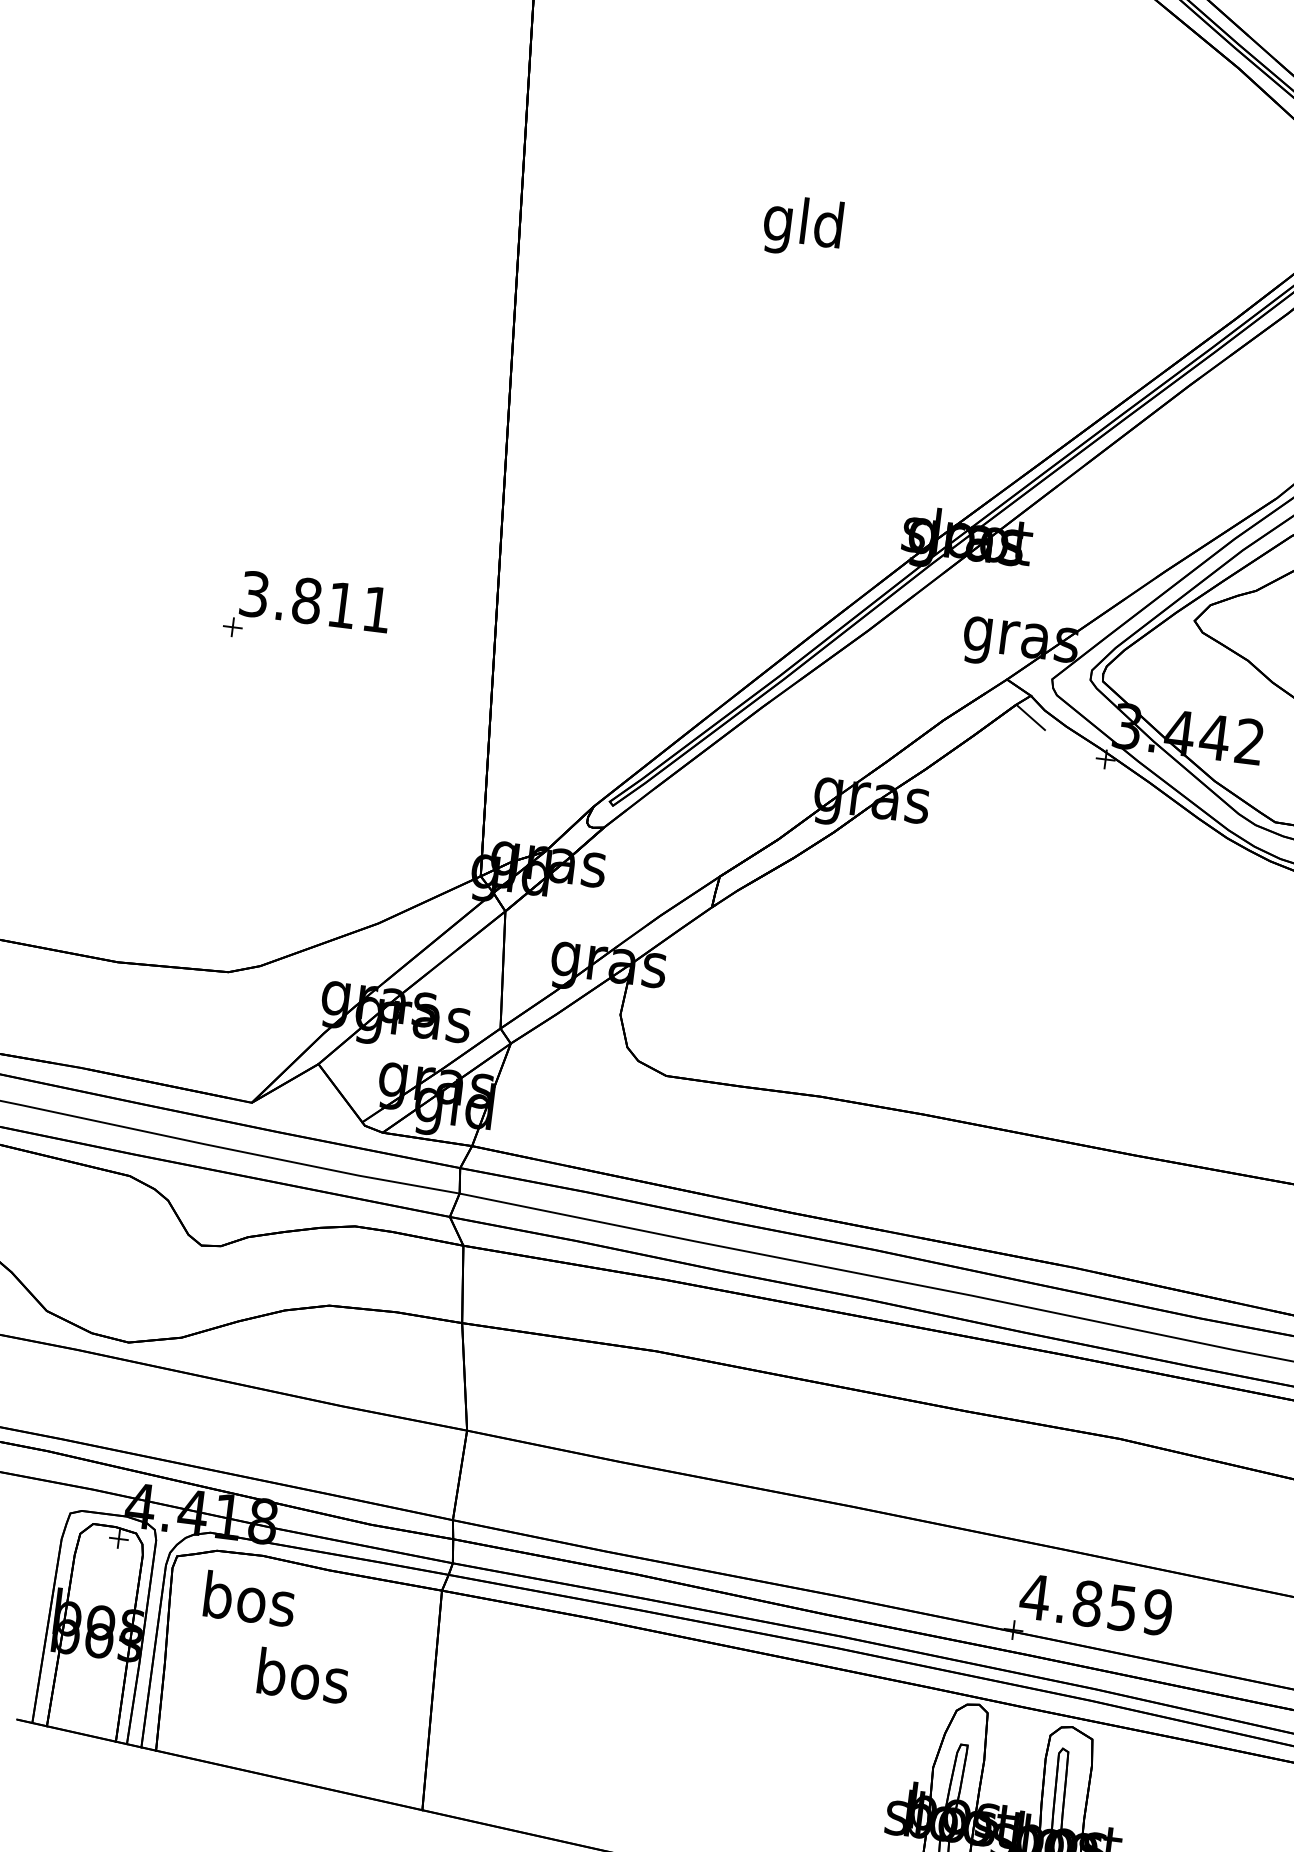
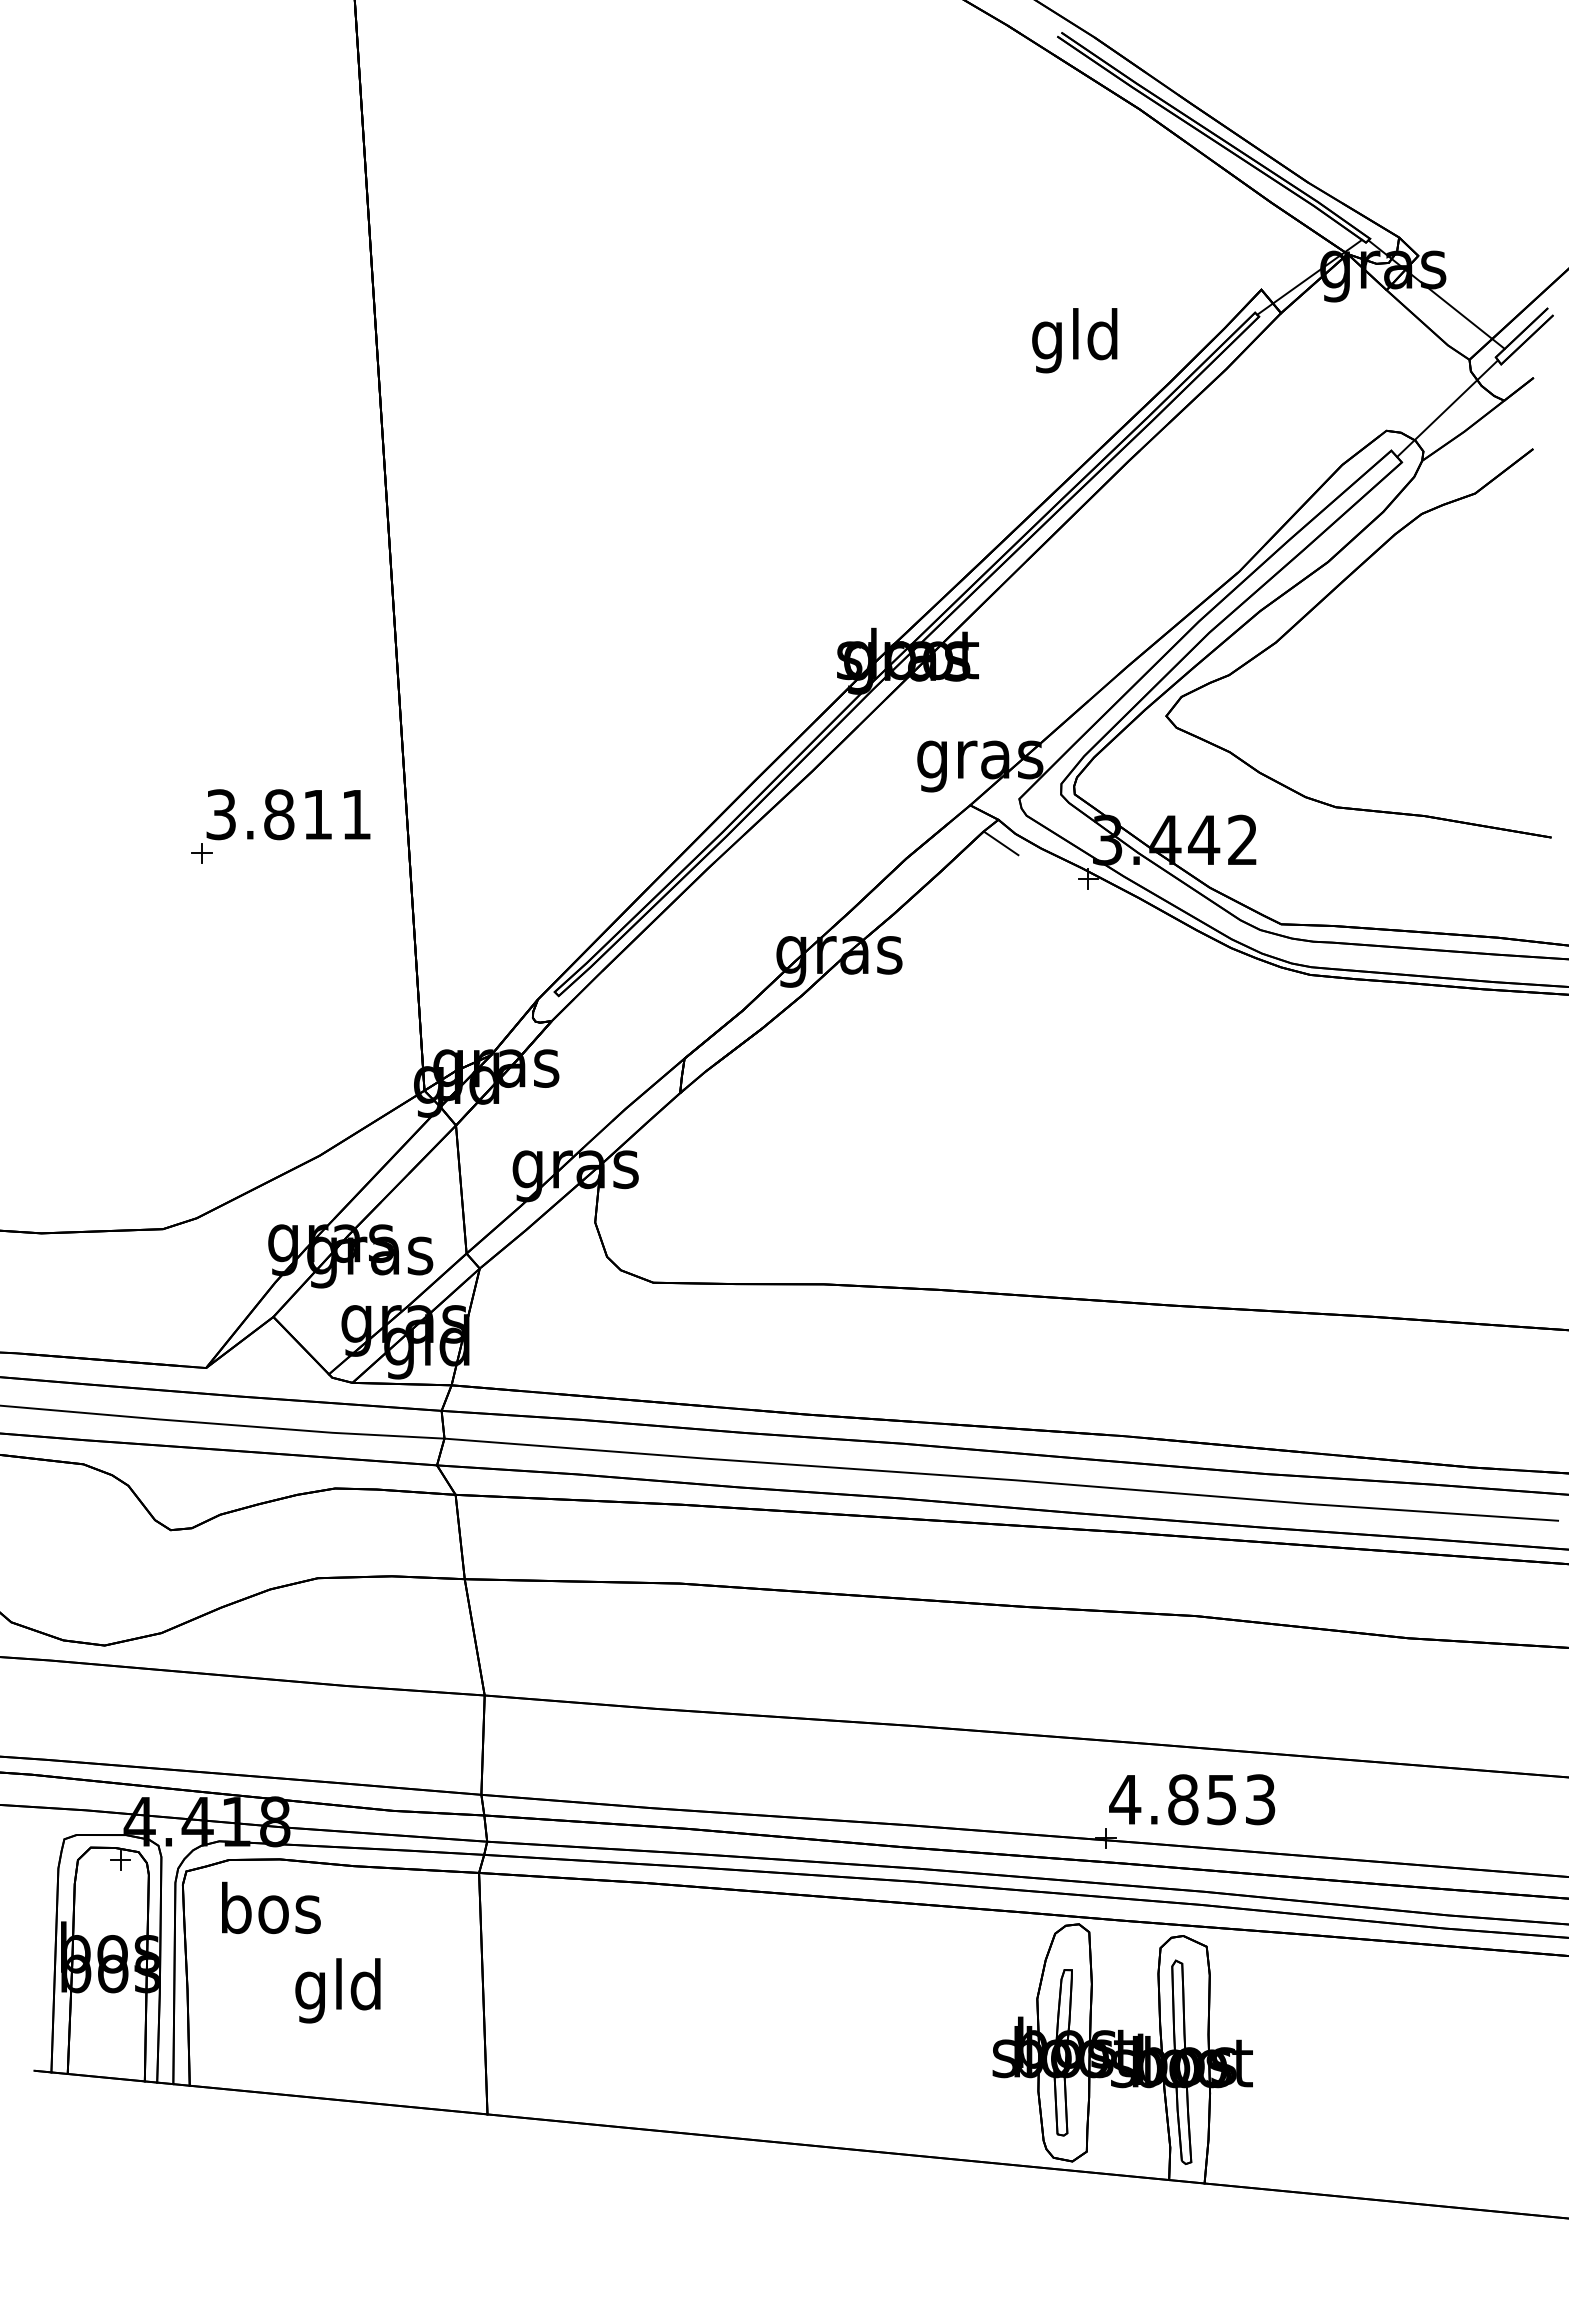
text: (802, 226) -> (1074, 340), moved
part: (306, 611) -> (280, 826), moved
text: (1157, 1612) -> (1260, 1799), 4.859 -> 4.853
text: (302, 1681) -> (339, 1990), bos -> gld

